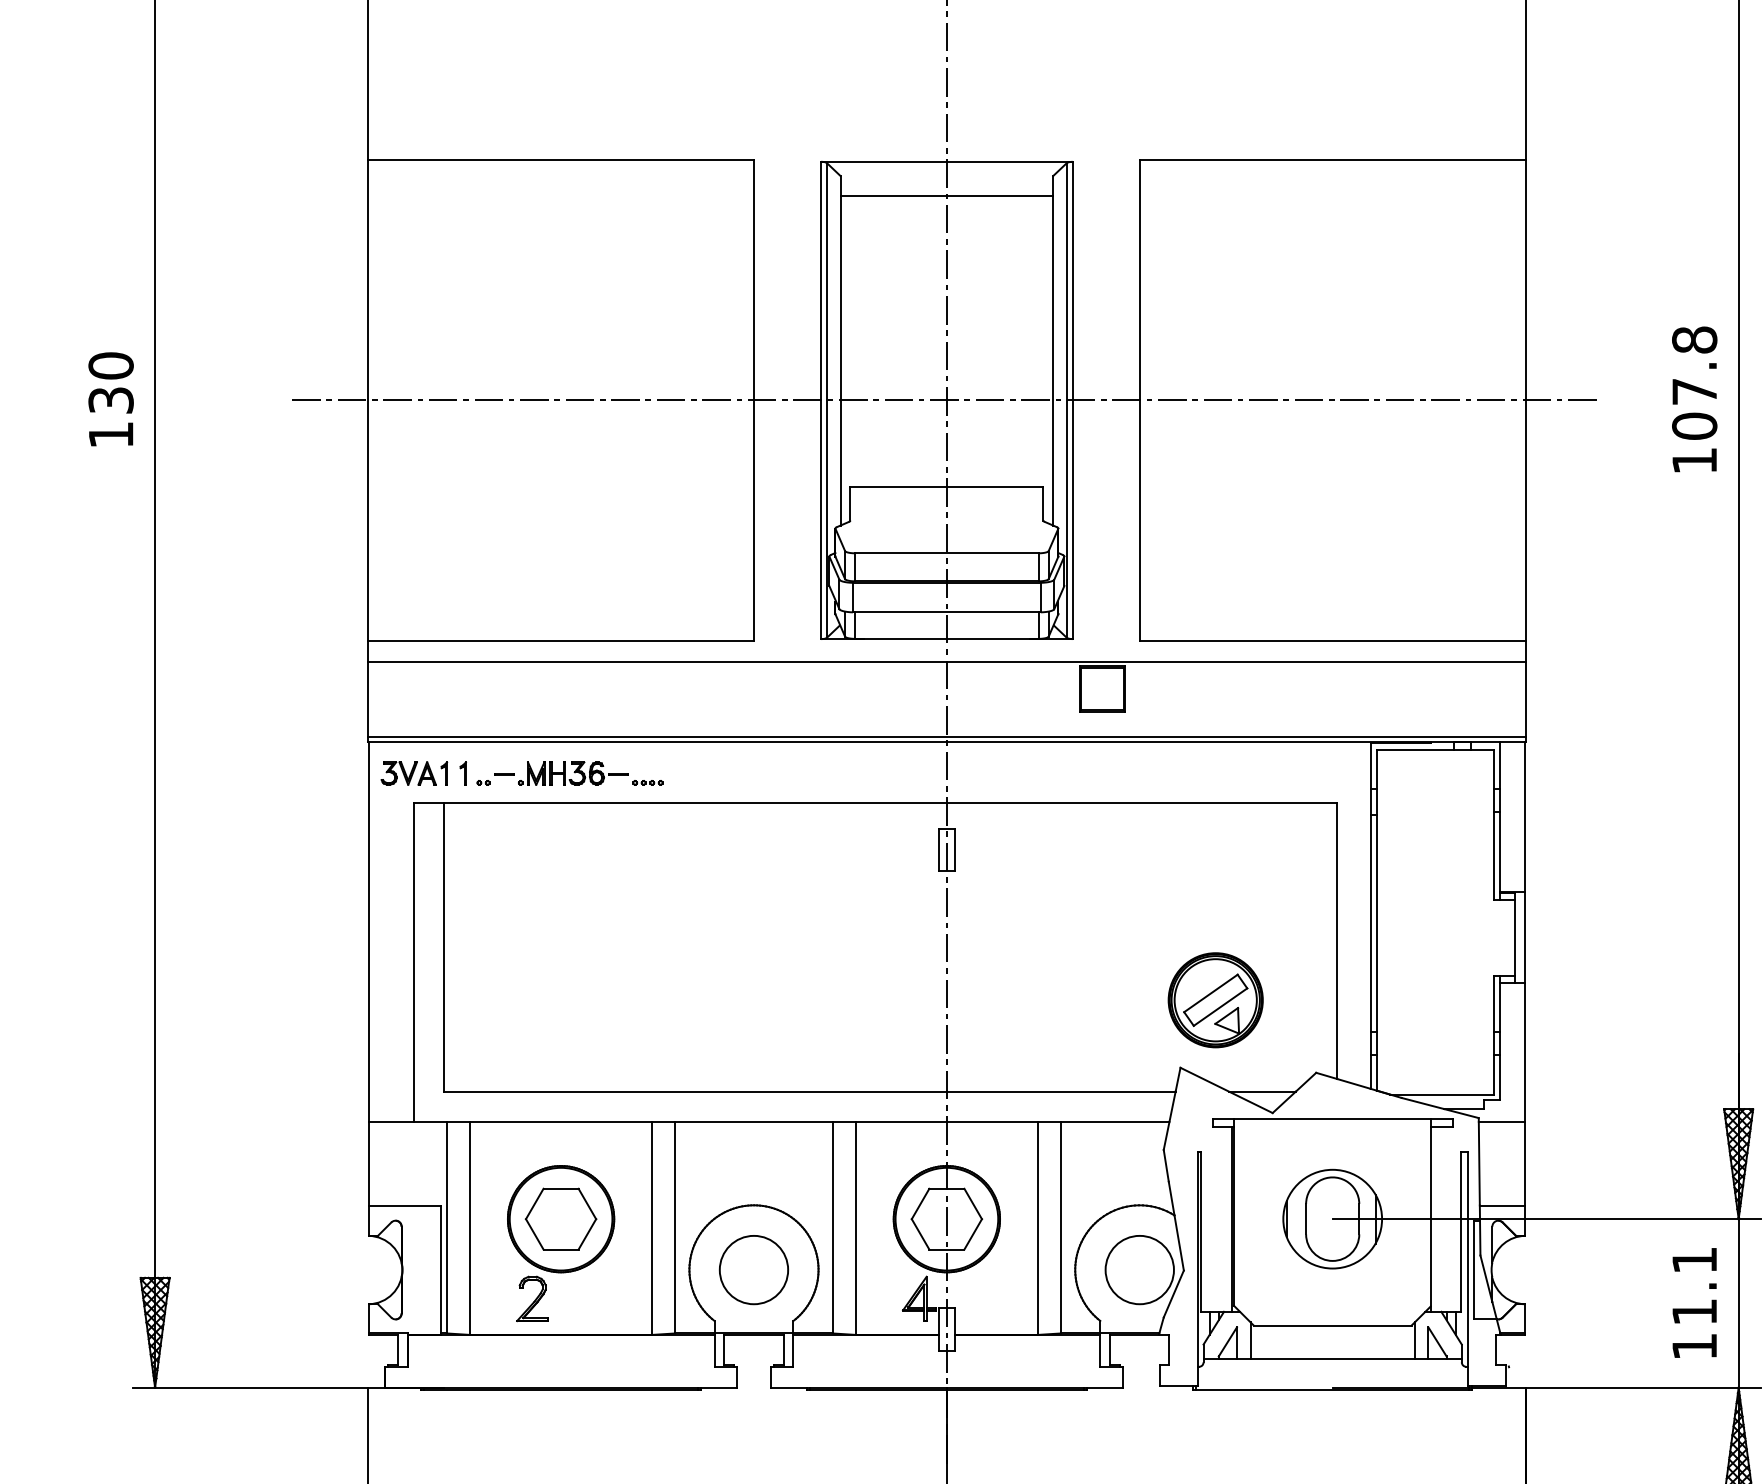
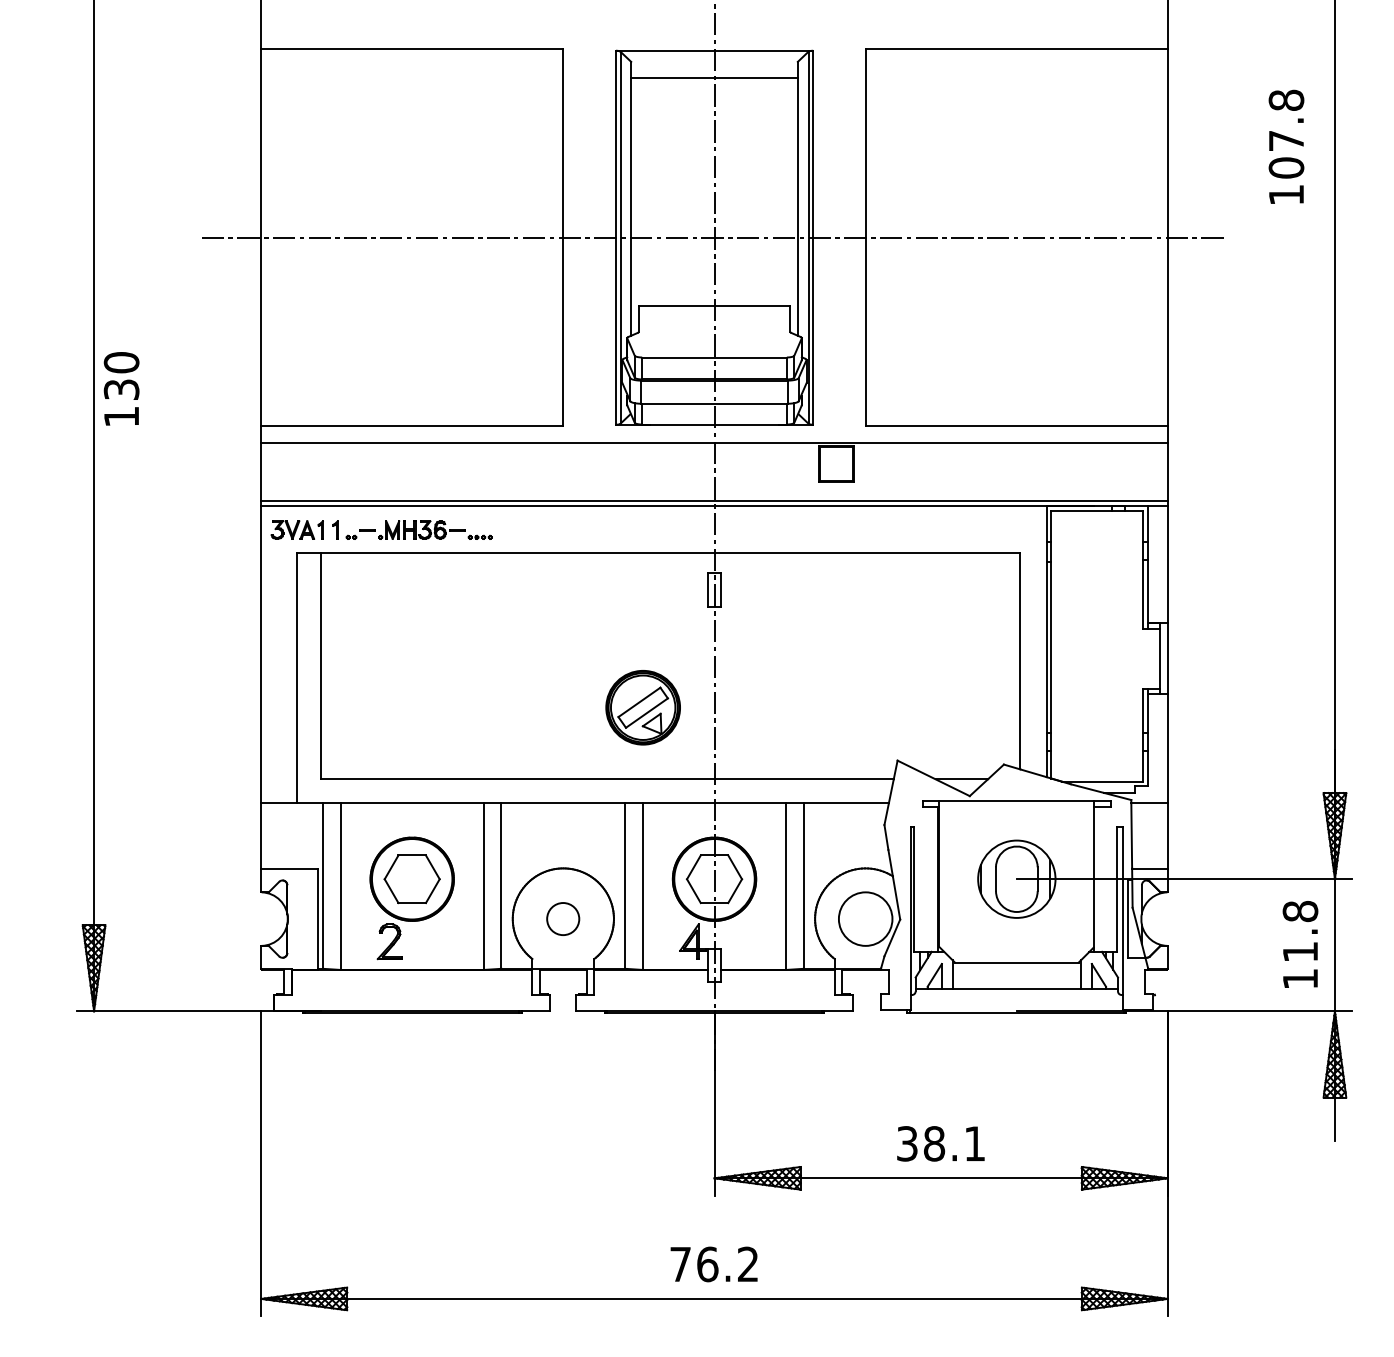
text: (110, 398) -> (121, 388), moved
text: (1694, 398) -> (1286, 146), moved
part: (1214, 999) -> (642, 707), moved
text: (1694, 1260) -> (1300, 911), 11.1 -> 11.8
circle: (752, 1269) -> (562, 918), size x0.6

